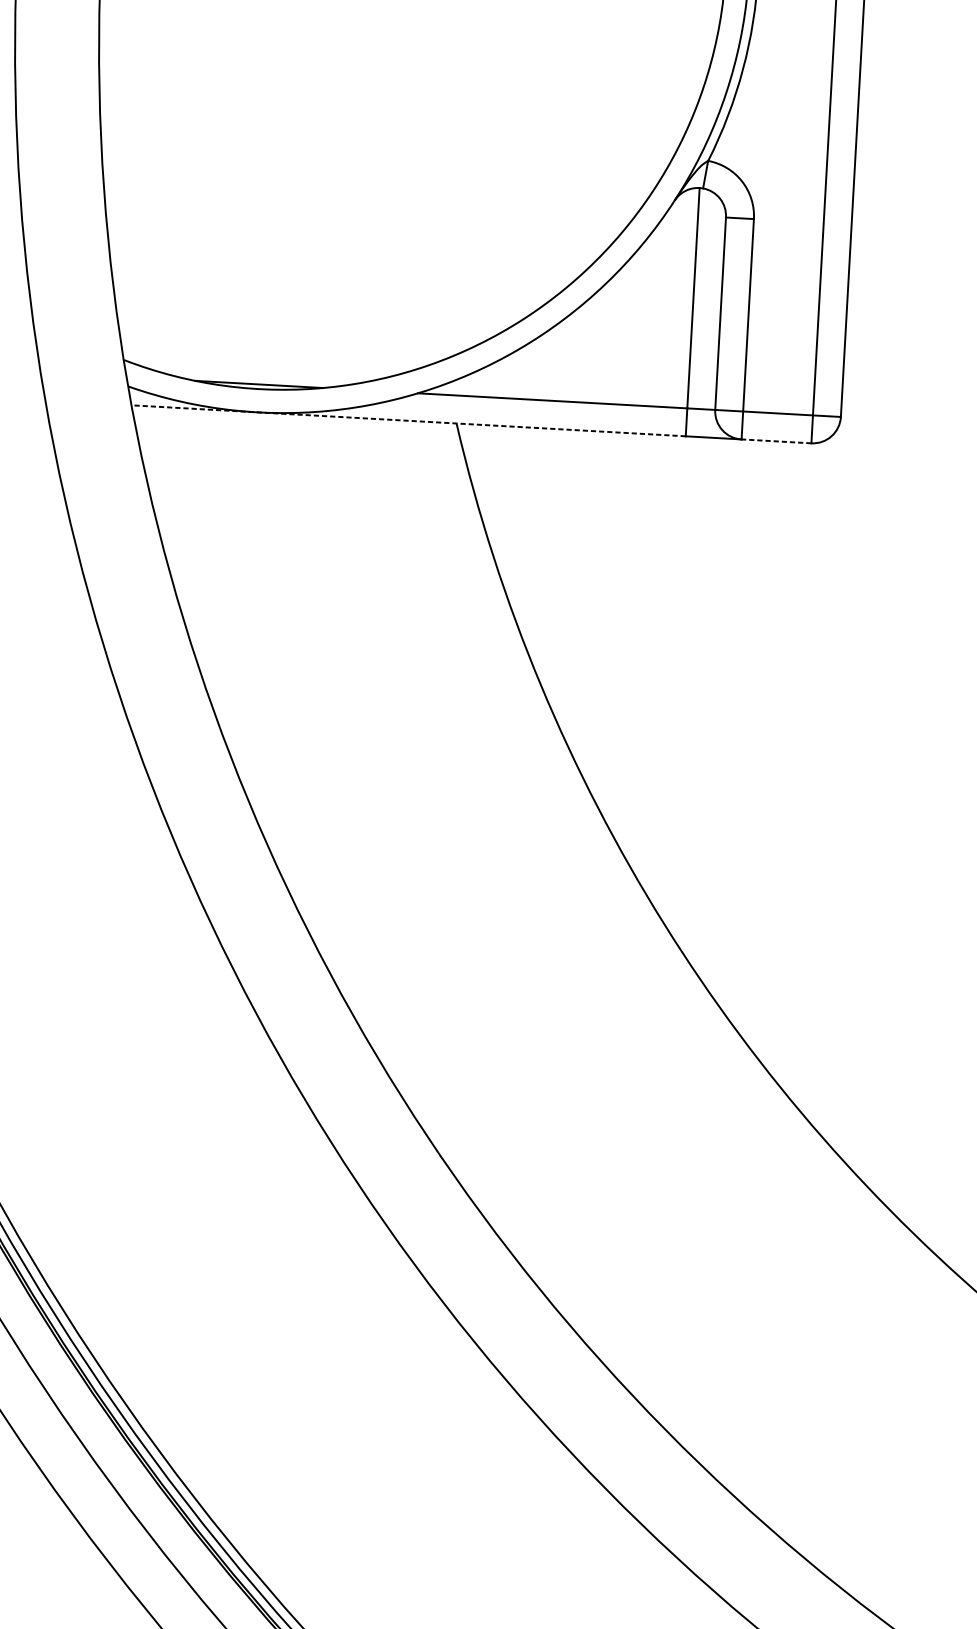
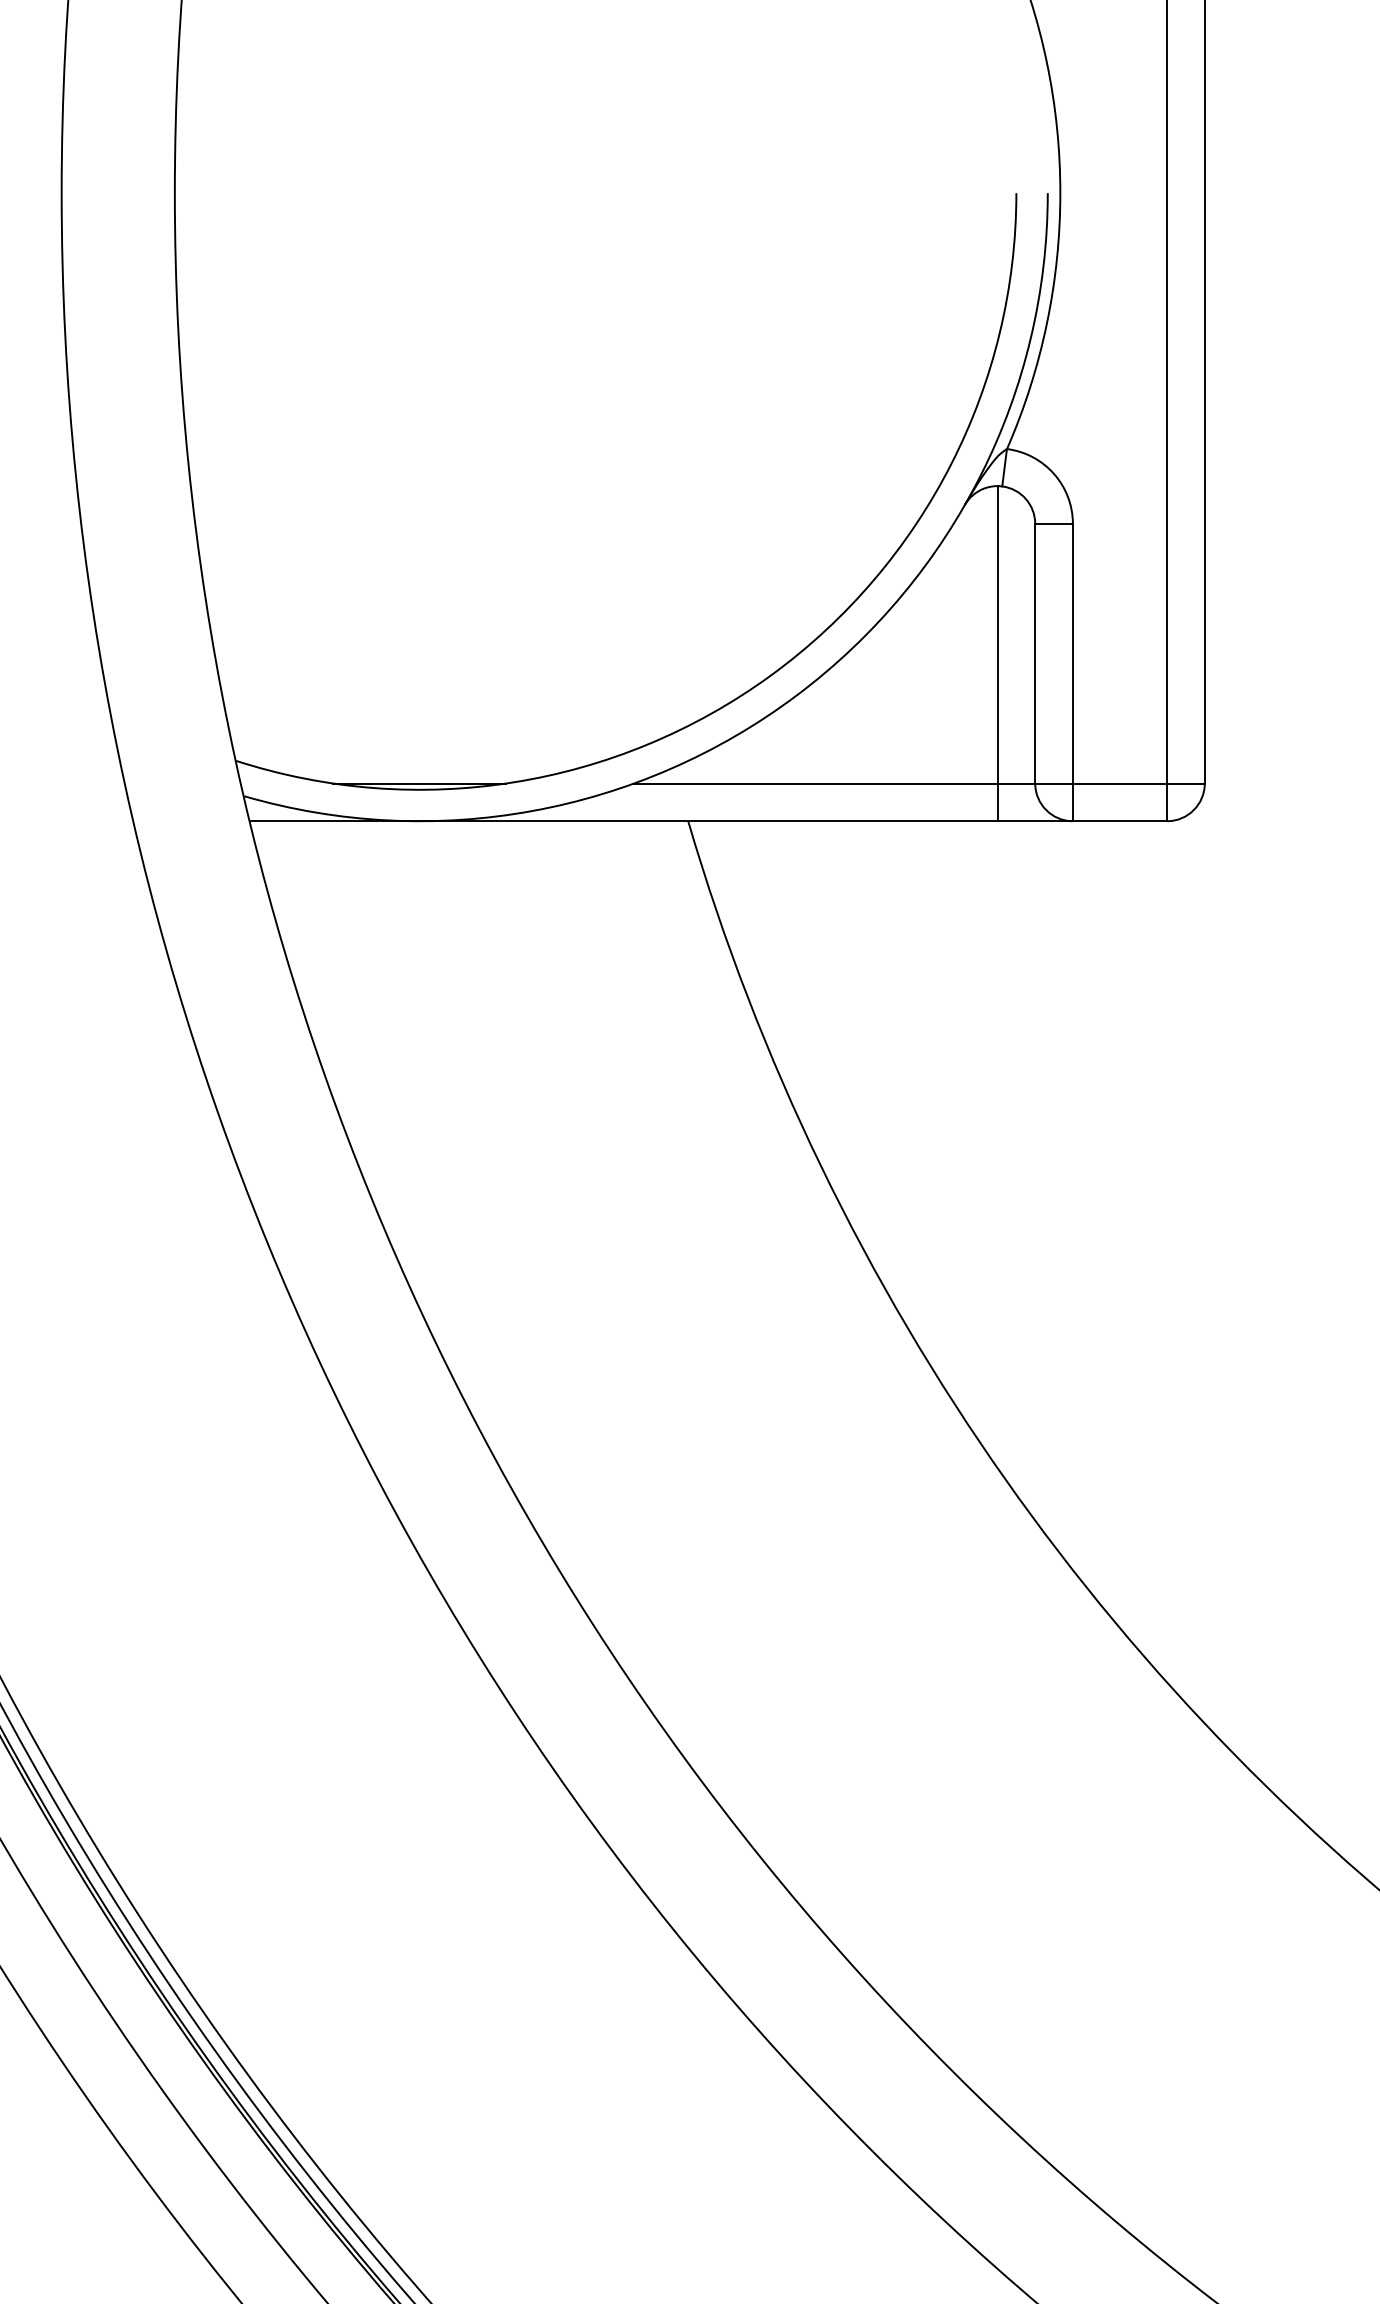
line: (408, 421) -> (623, 821), dashed -> solid
line: (776, 441) -> (1119, 821), dashed -> solid

